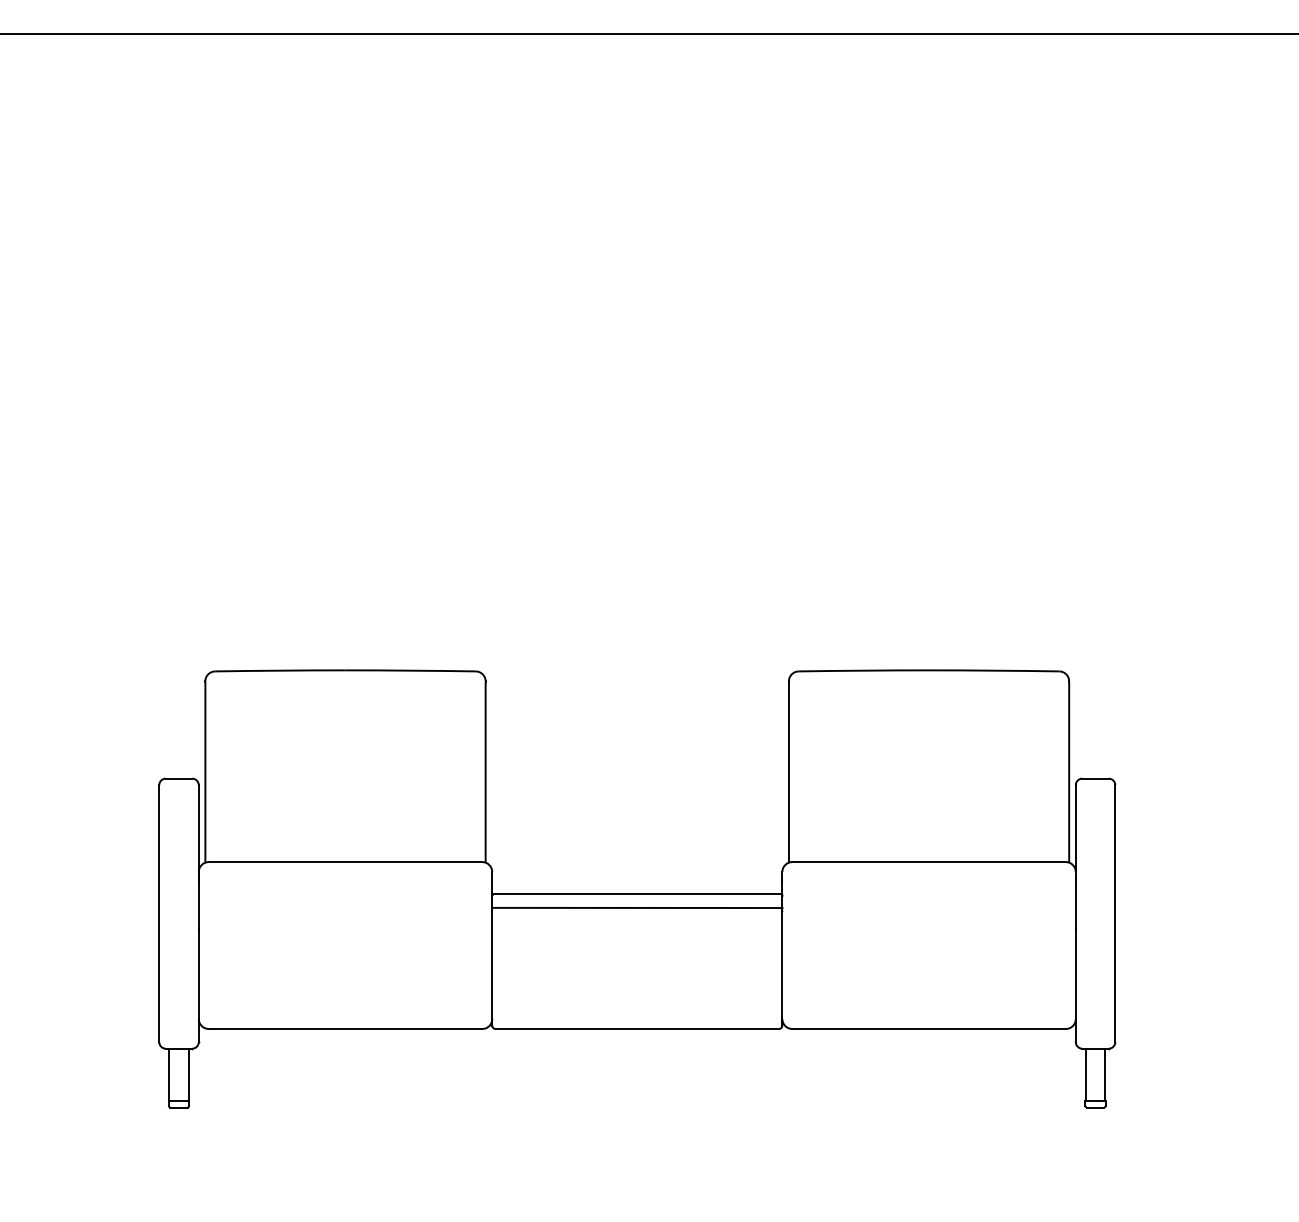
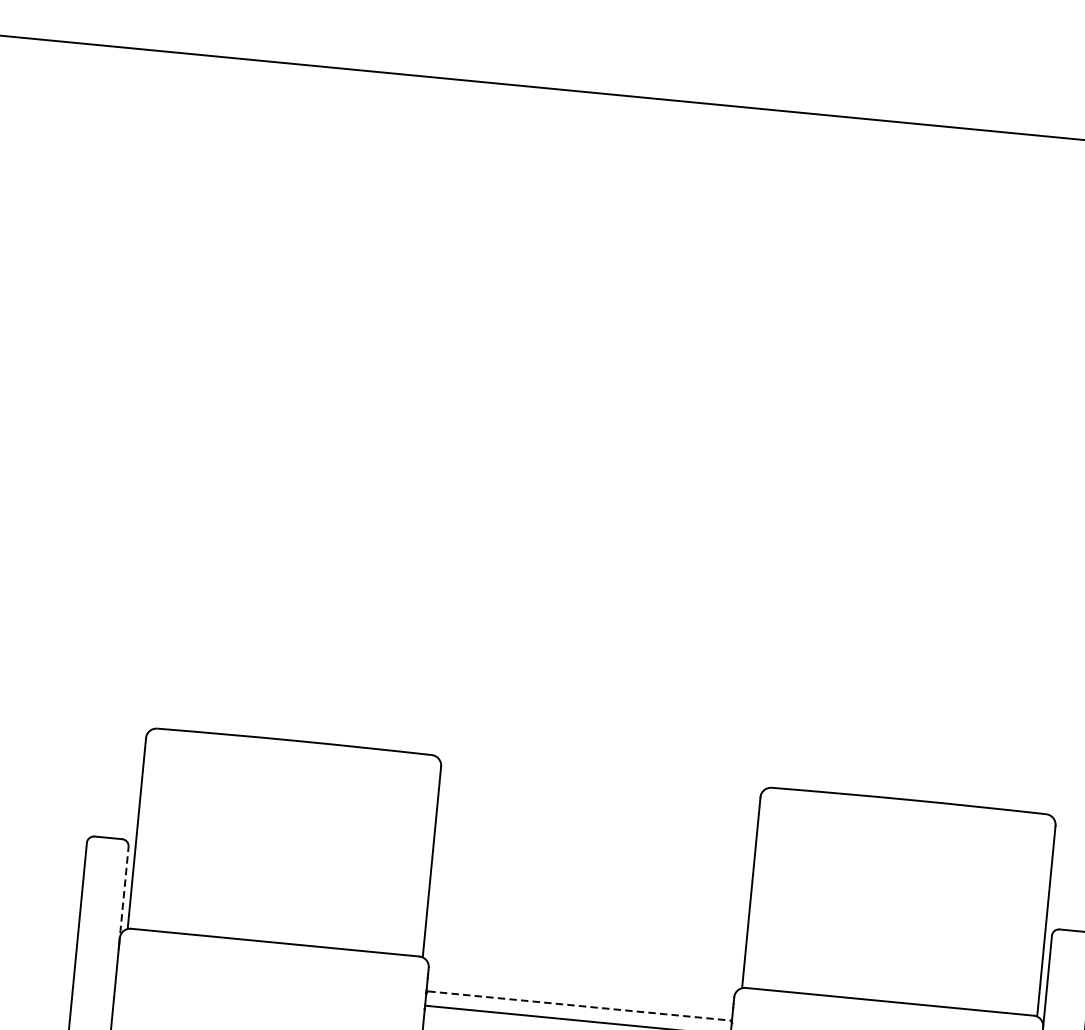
line: (198, 831) -> (123, 895), solid -> dashed
line: (637, 894) -> (579, 1006), solid -> dashed

